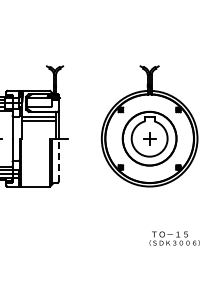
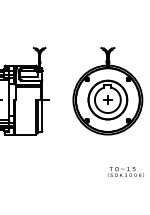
line: (58, 160) -> (42, 115), dashed -> solid

